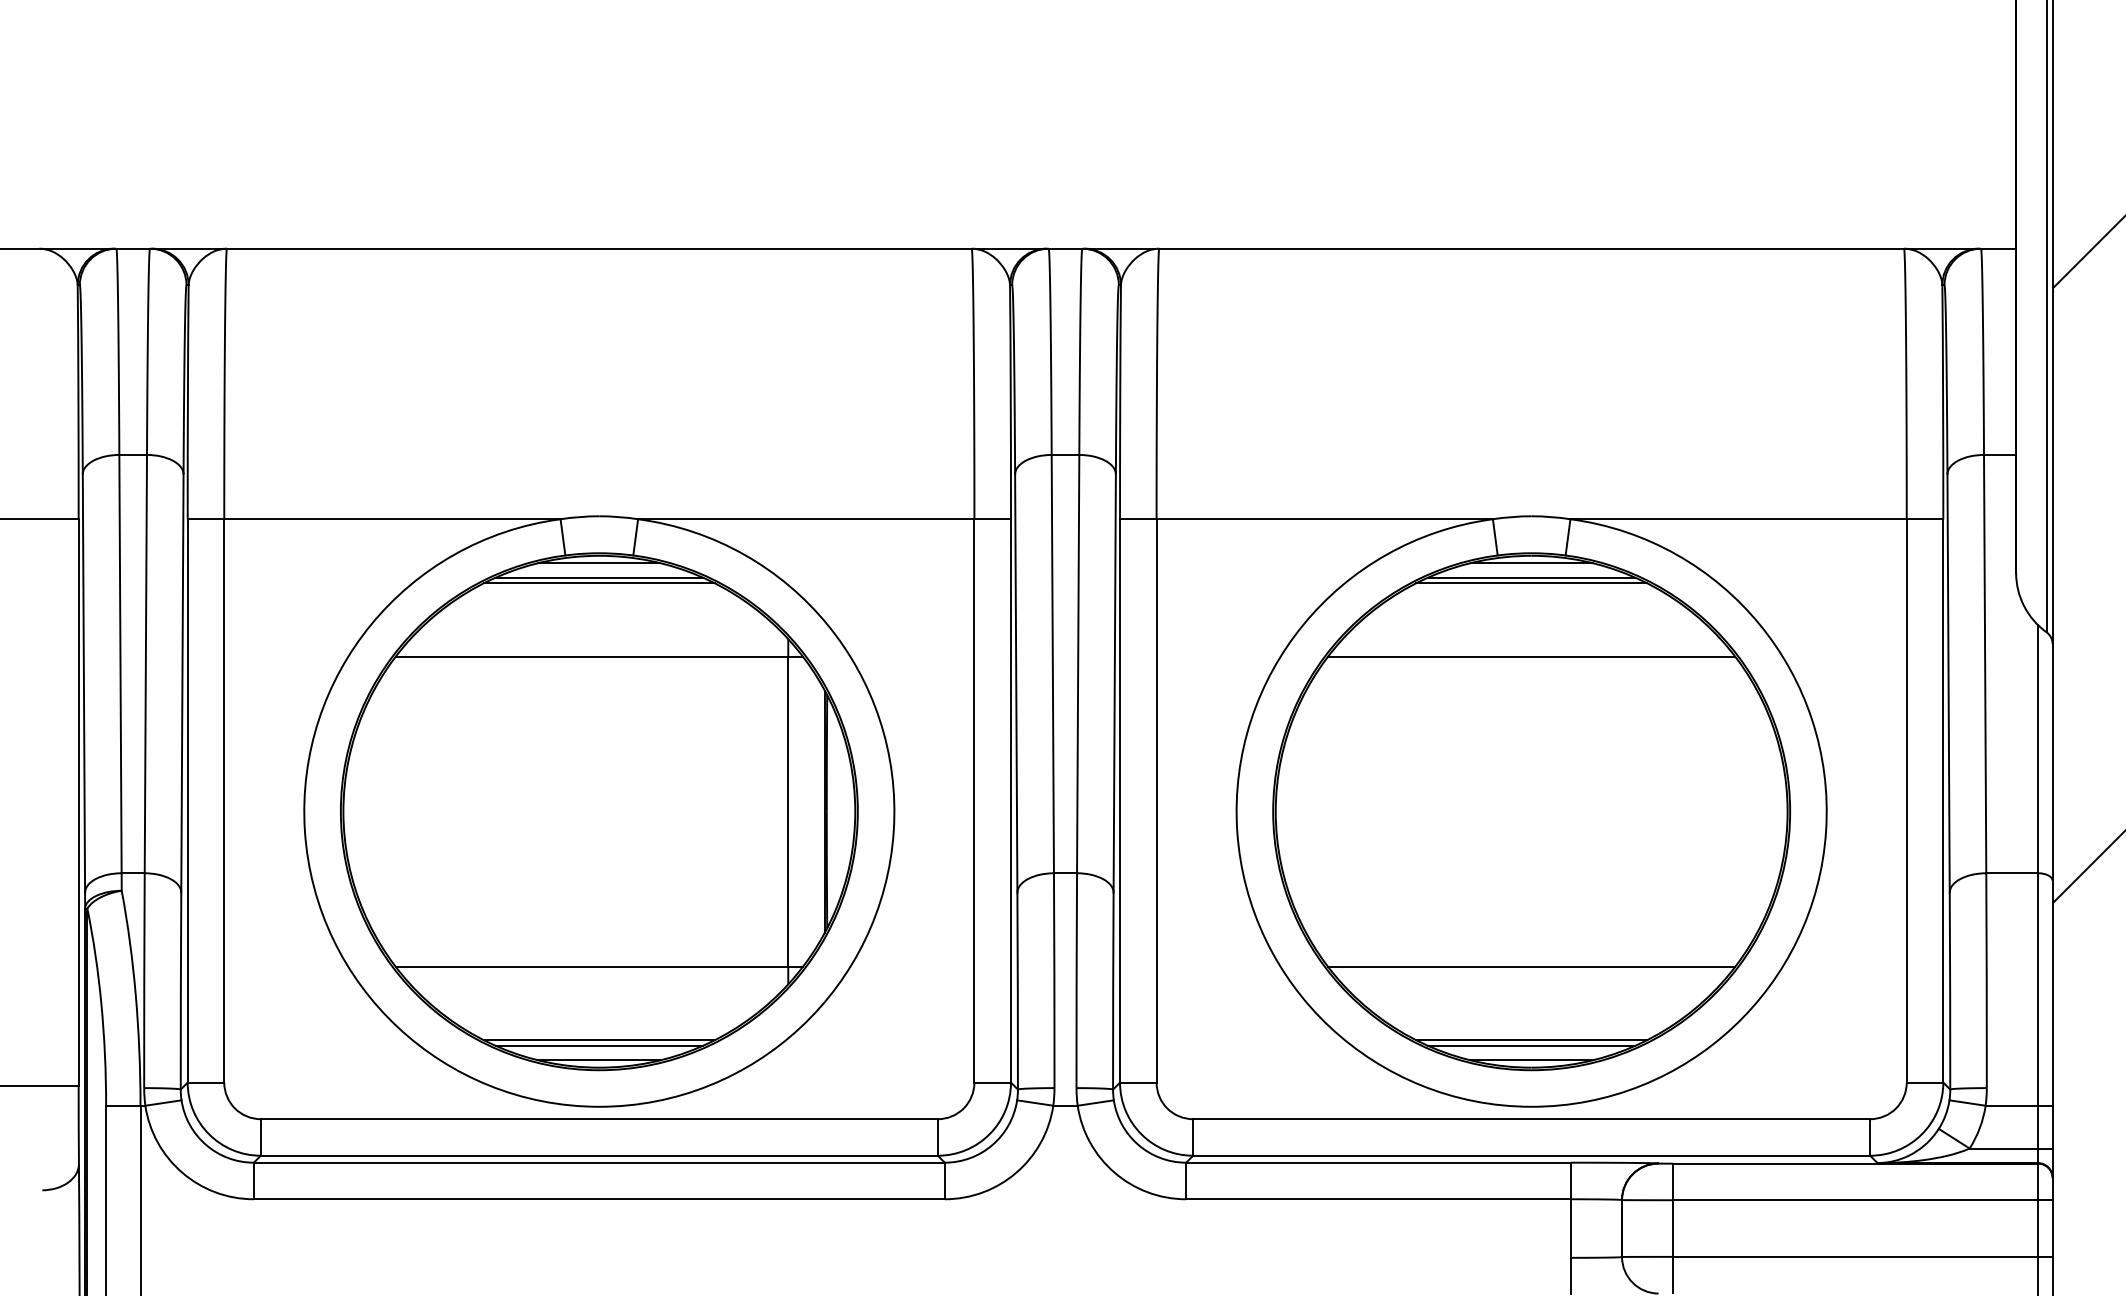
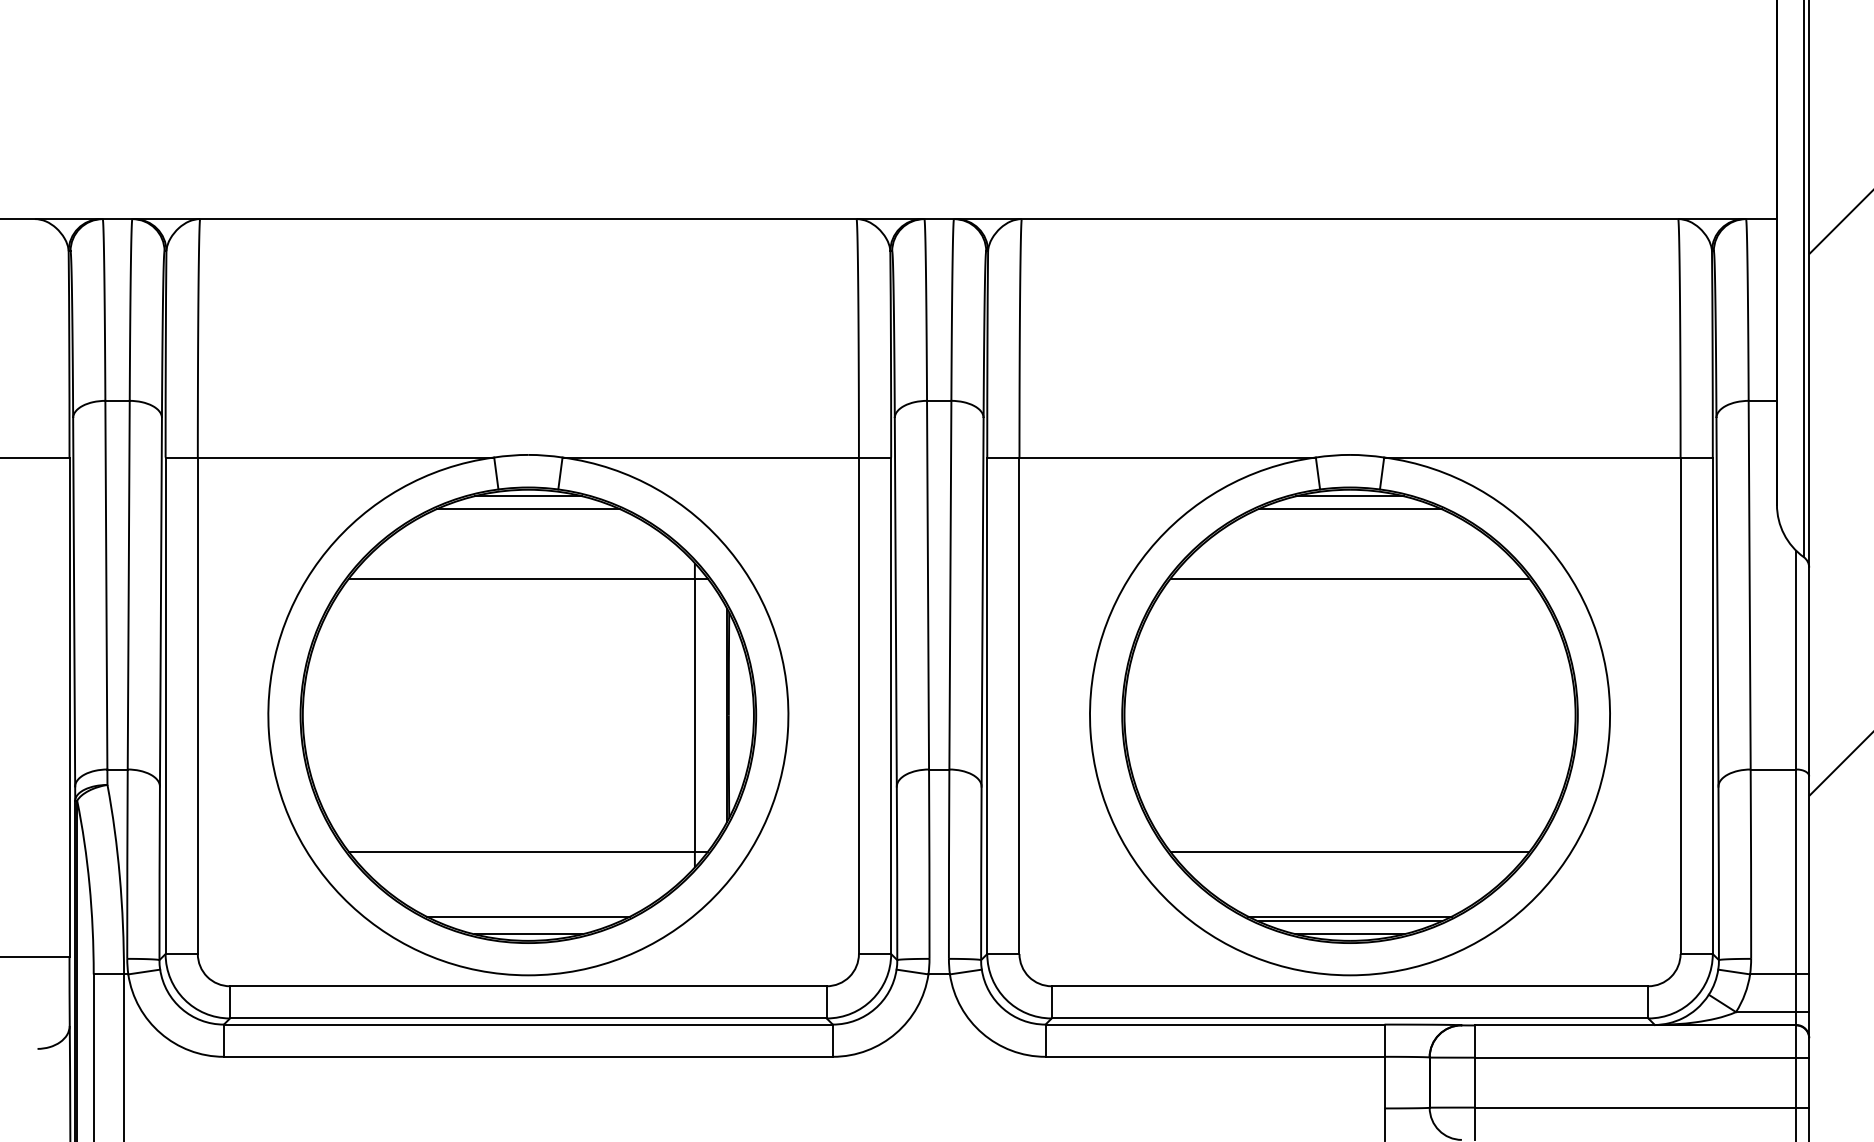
line: (599, 583) -> (528, 514), removed
line: (1531, 583) -> (1349, 514), removed
line: (598, 1045) -> (527, 921), removed

